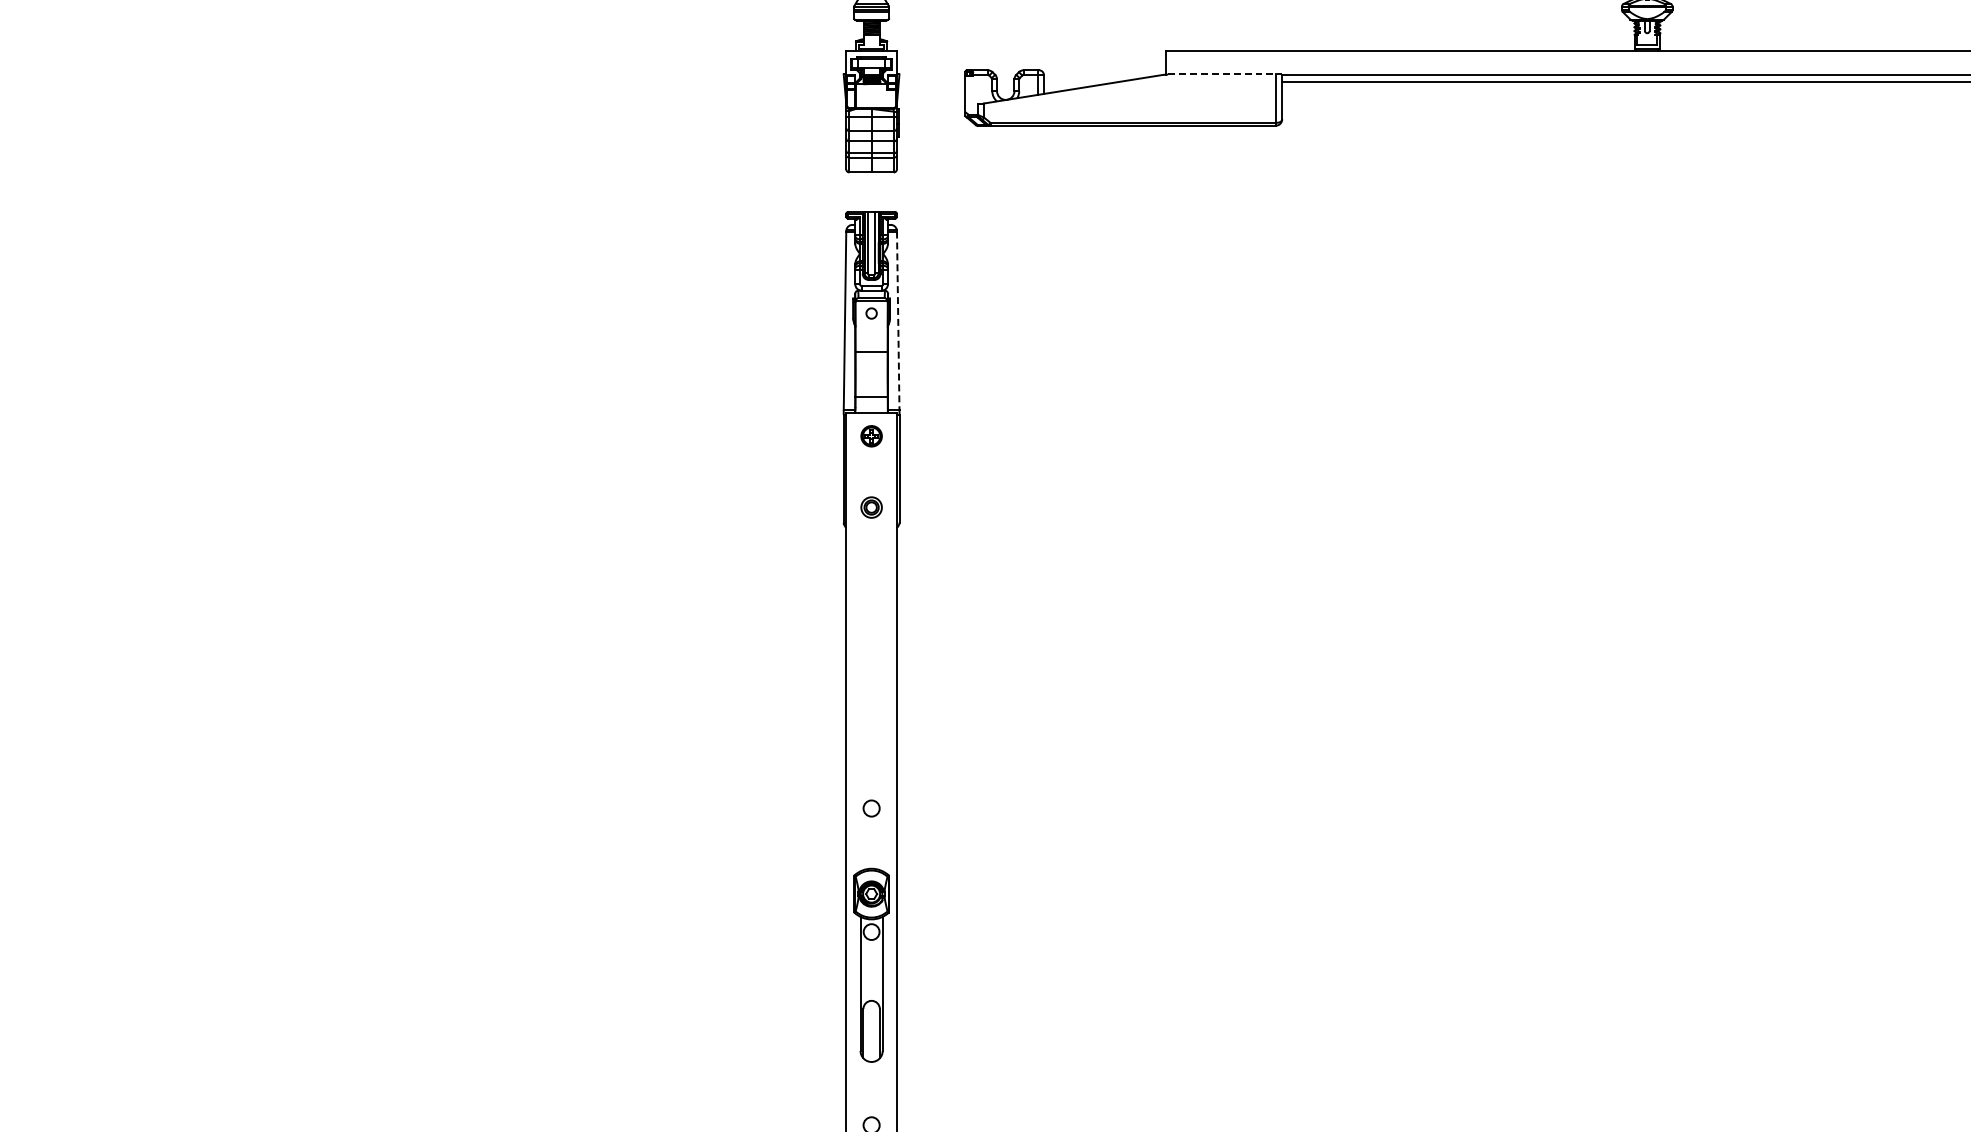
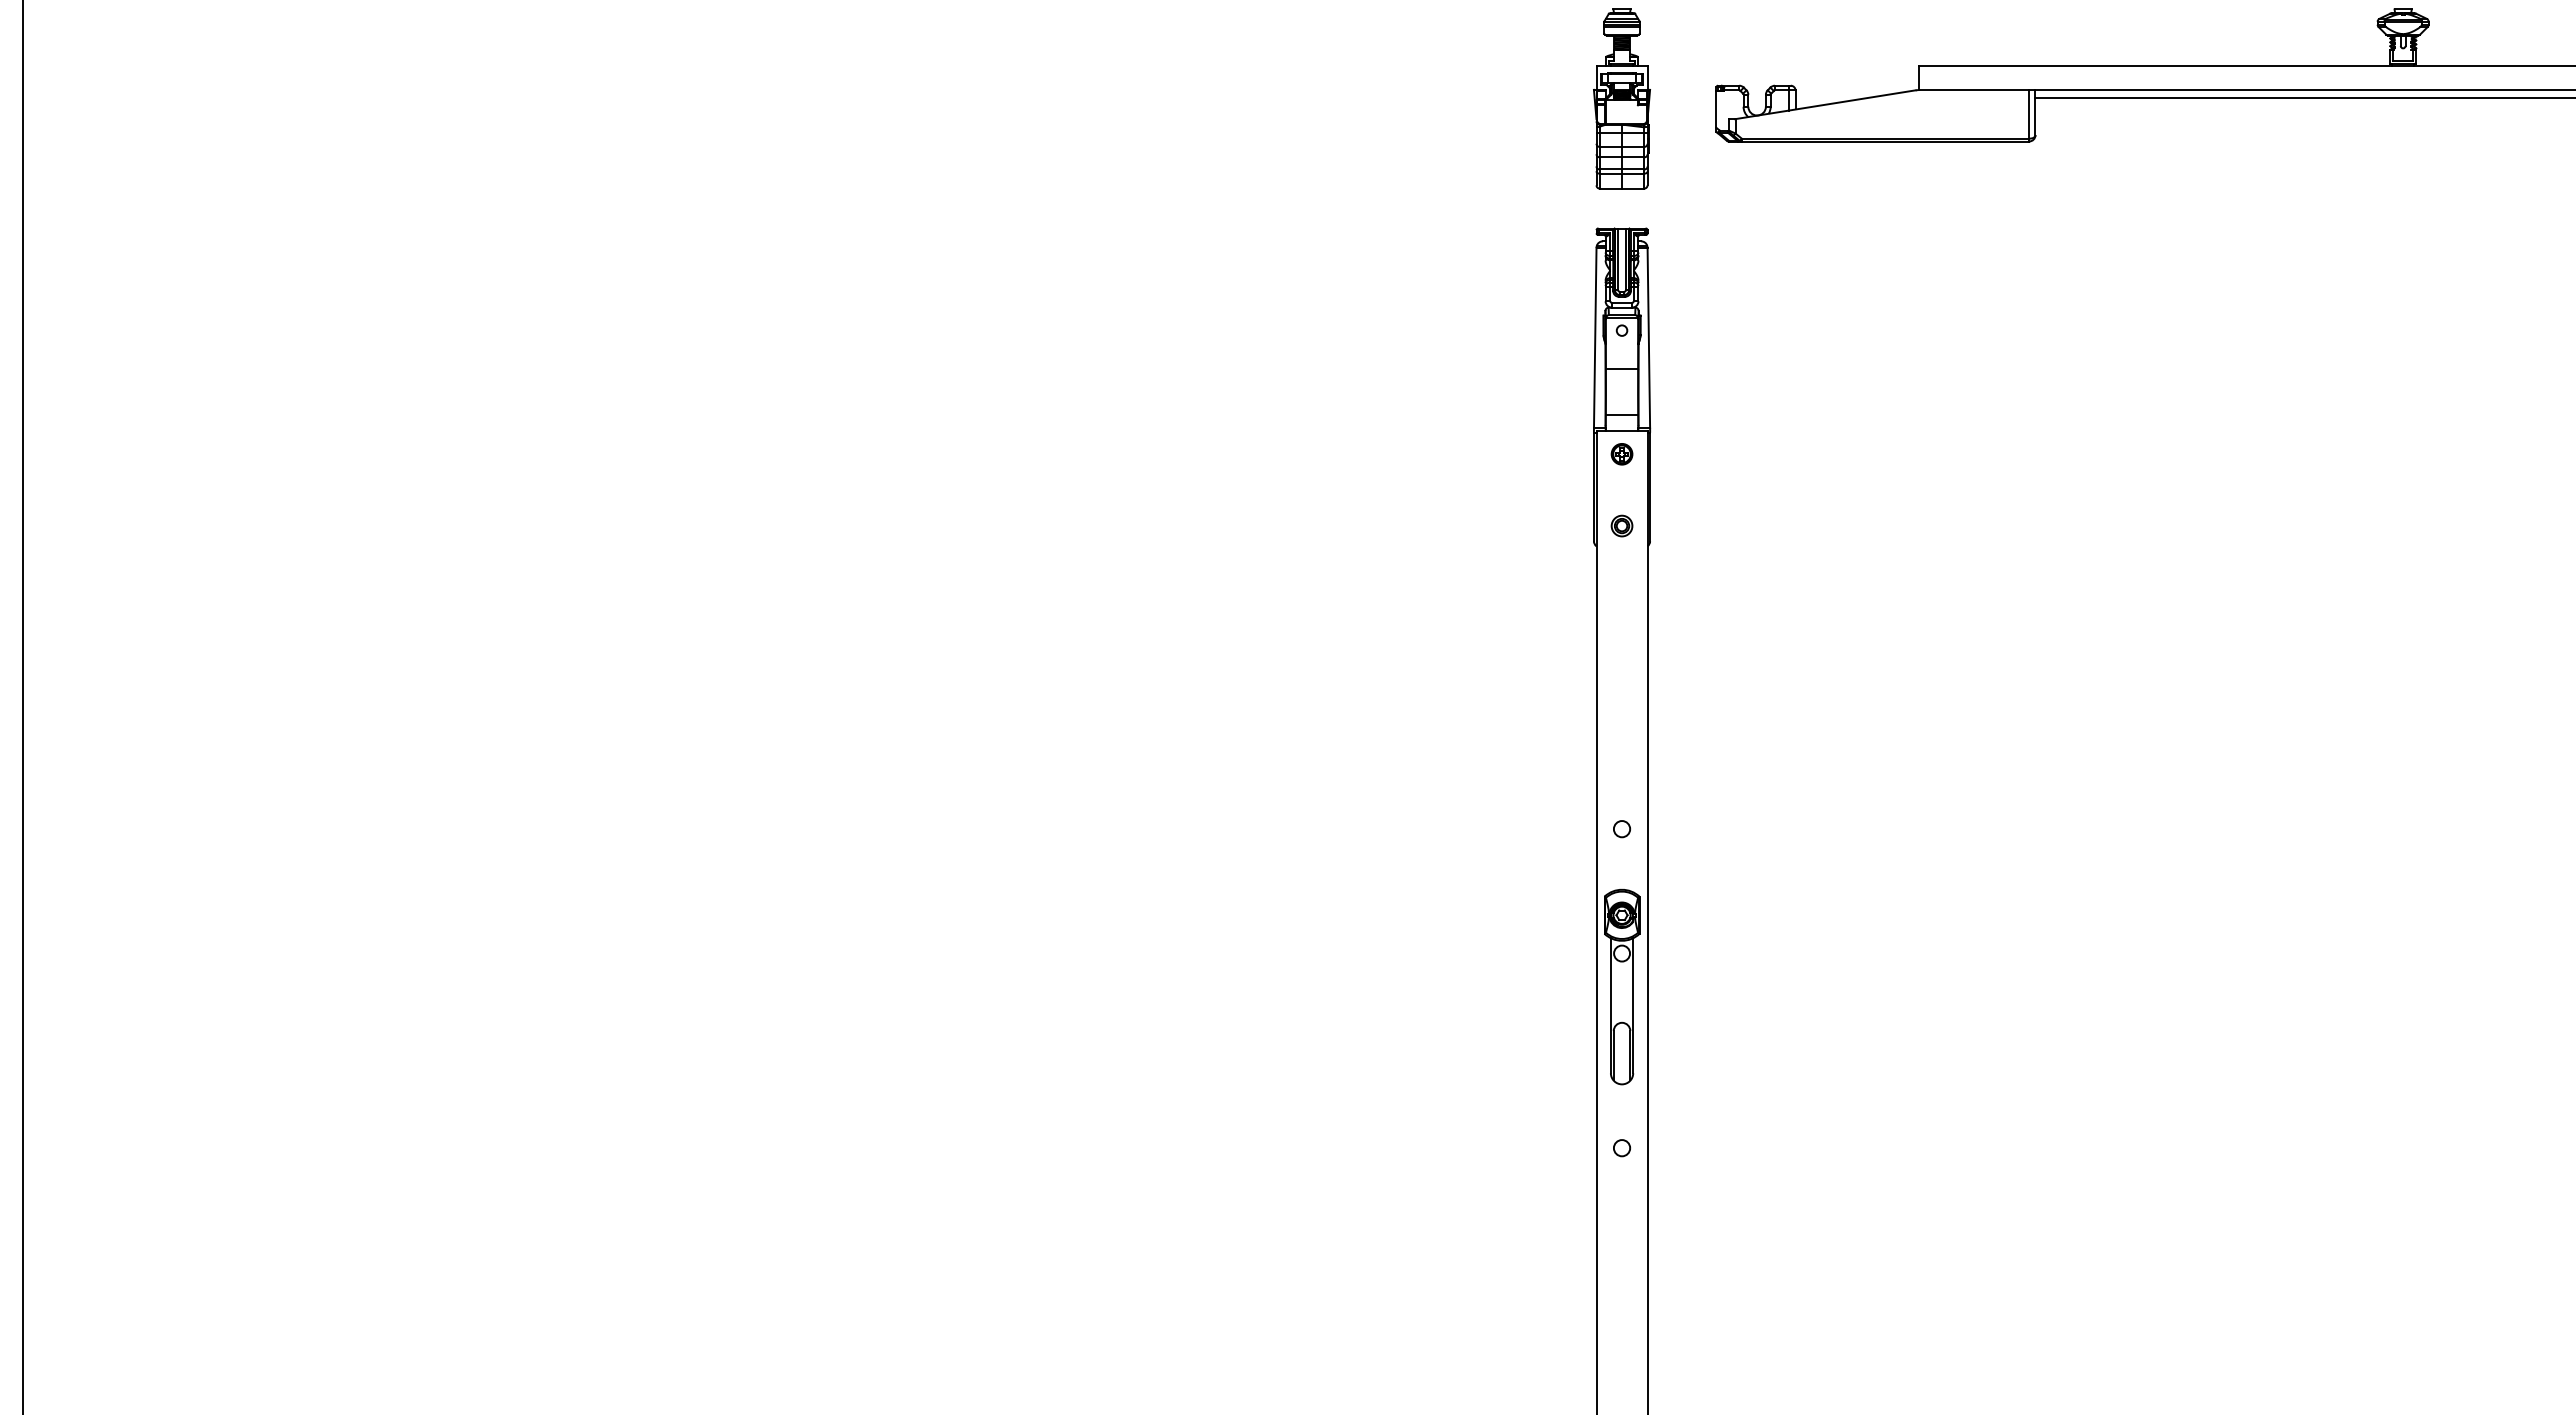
line: (1225, 74) -> (1978, 89), dashed -> solid
line: (897, 320) -> (1648, 337), dashed -> solid

